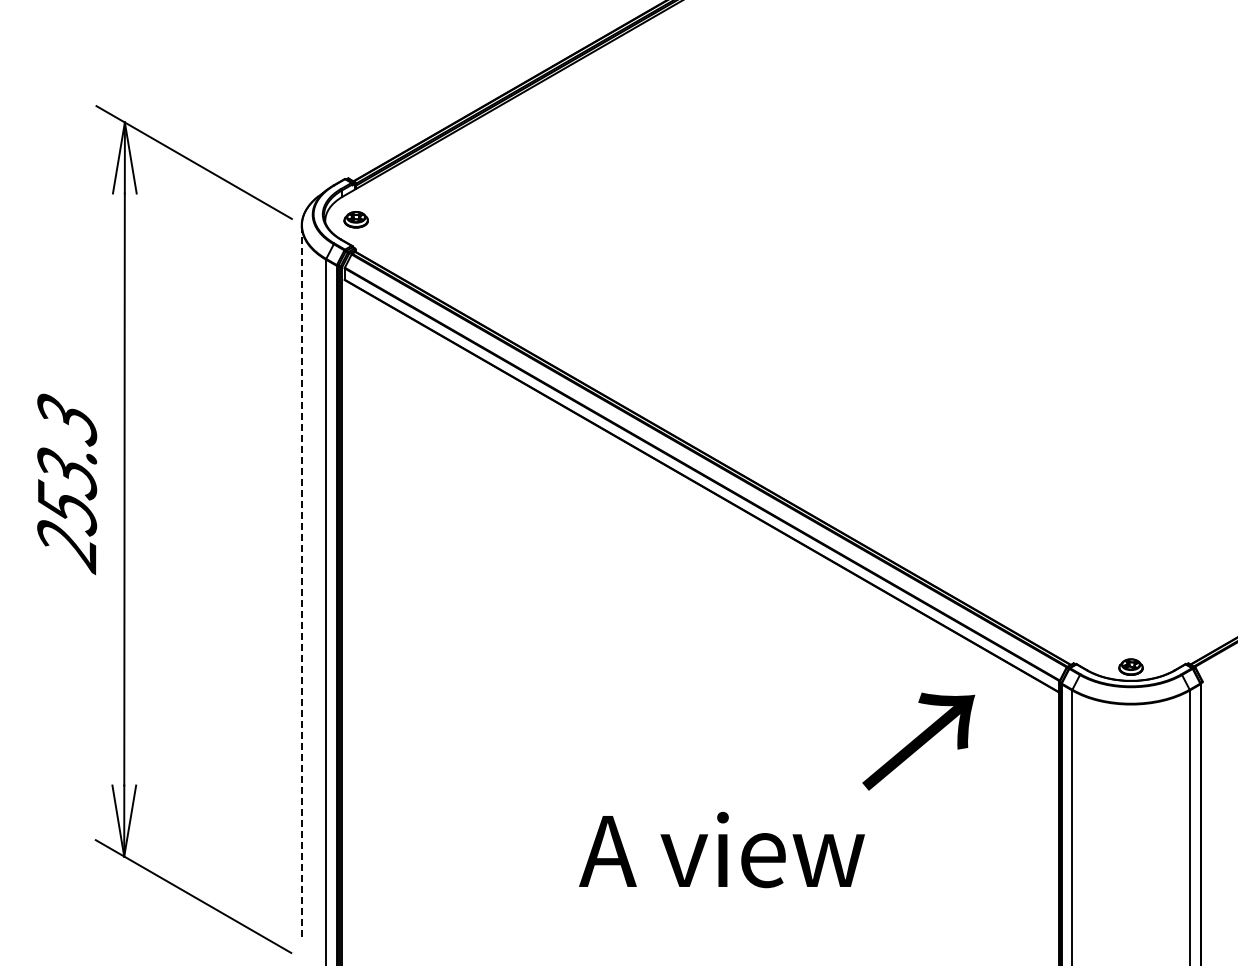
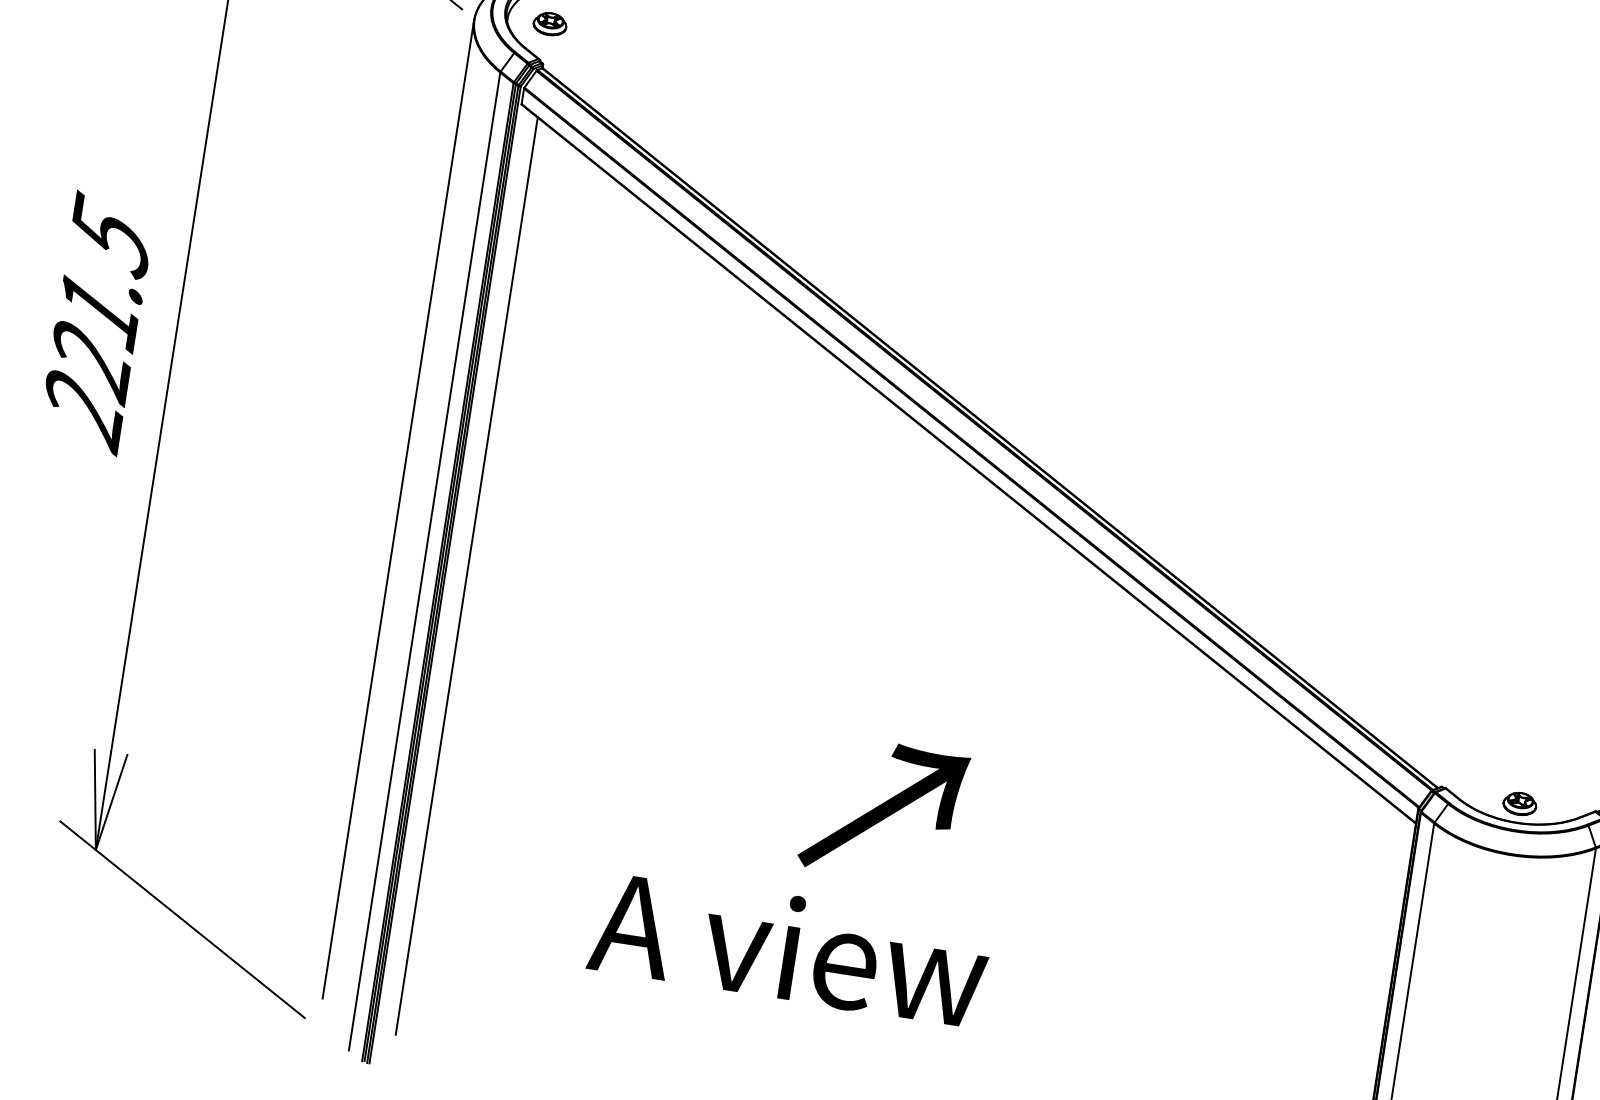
text: (67, 464) -> (101, 299), 253.3 -> 221.5
line: (301, 581) -> (398, 509), dashed -> solid
line: (357, 620) -> (466, 575), added
text: (918, 741) -> (883, 810), moved
text: (721, 850) -> (788, 948), moved

